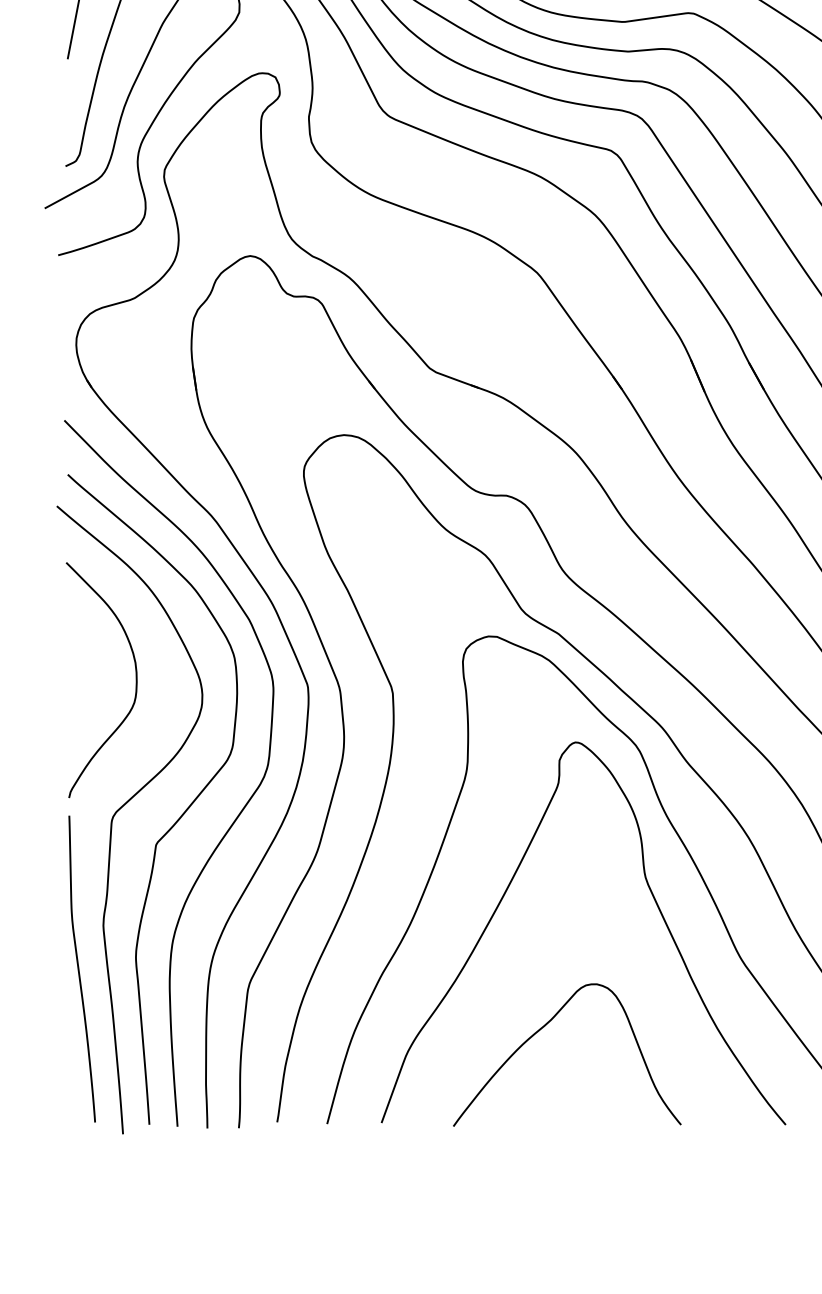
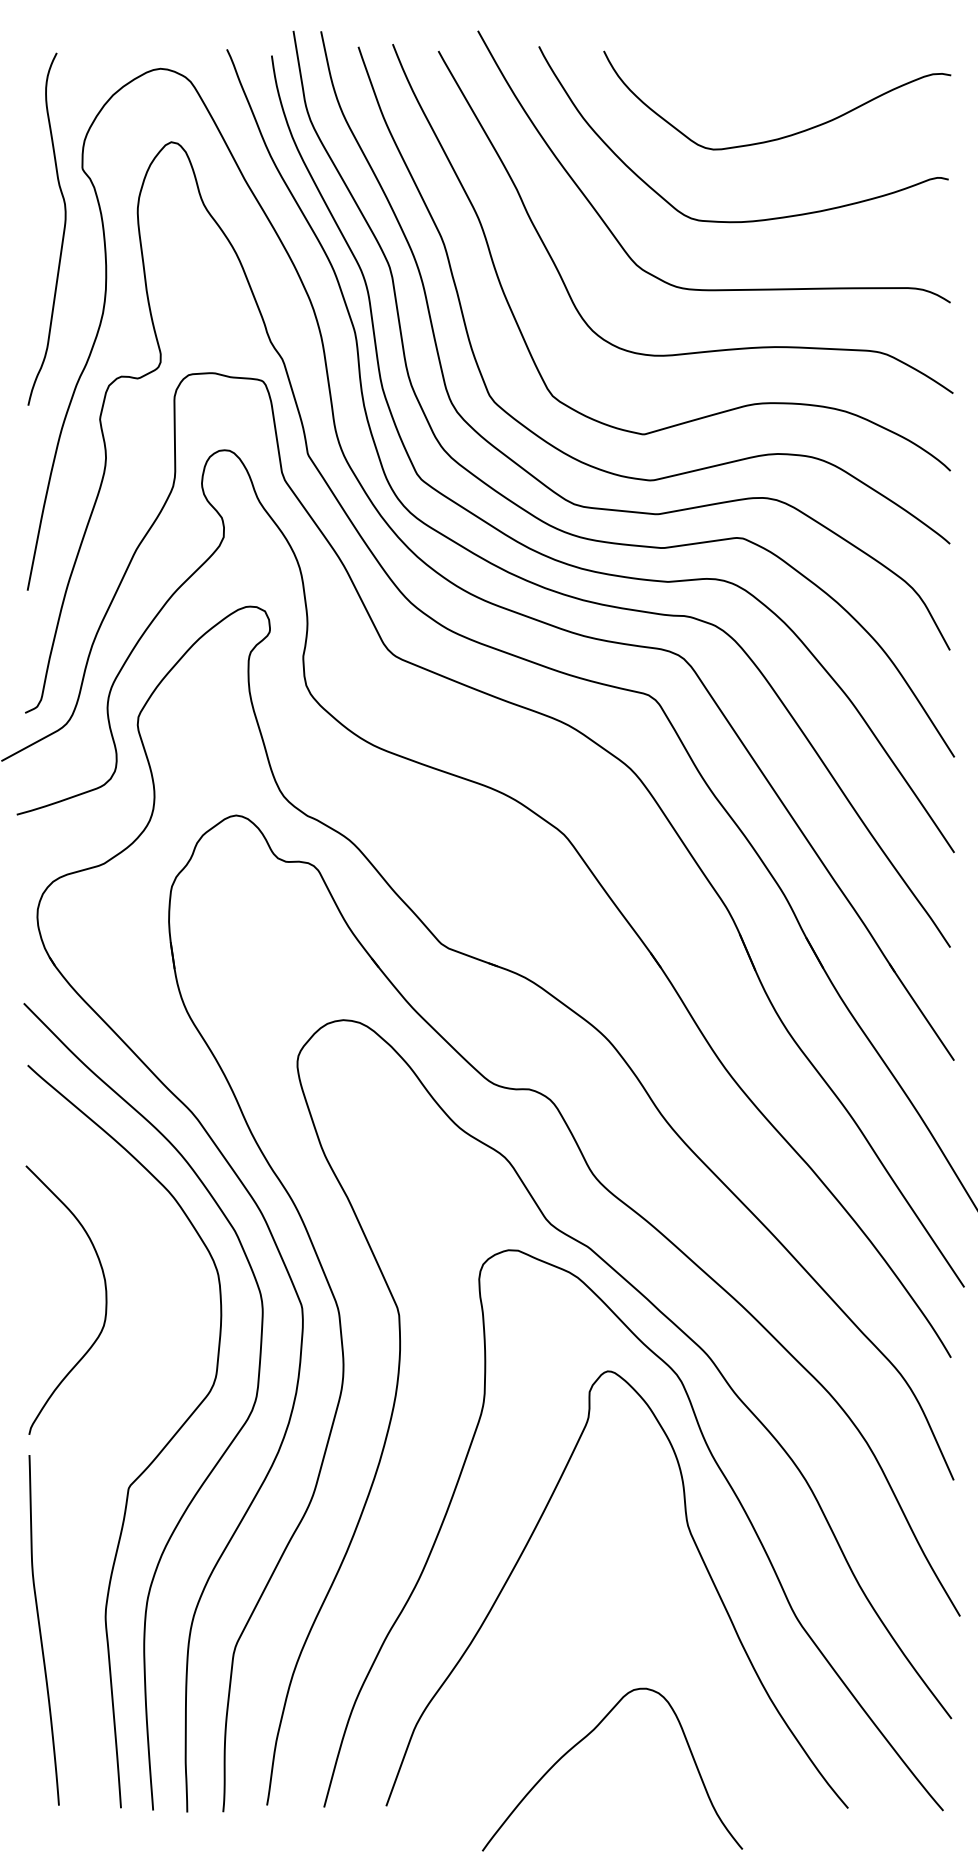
curve: (120, 809) -> (87, 1448), removed
curve: (542, 1028) -> (584, 1739), moved

